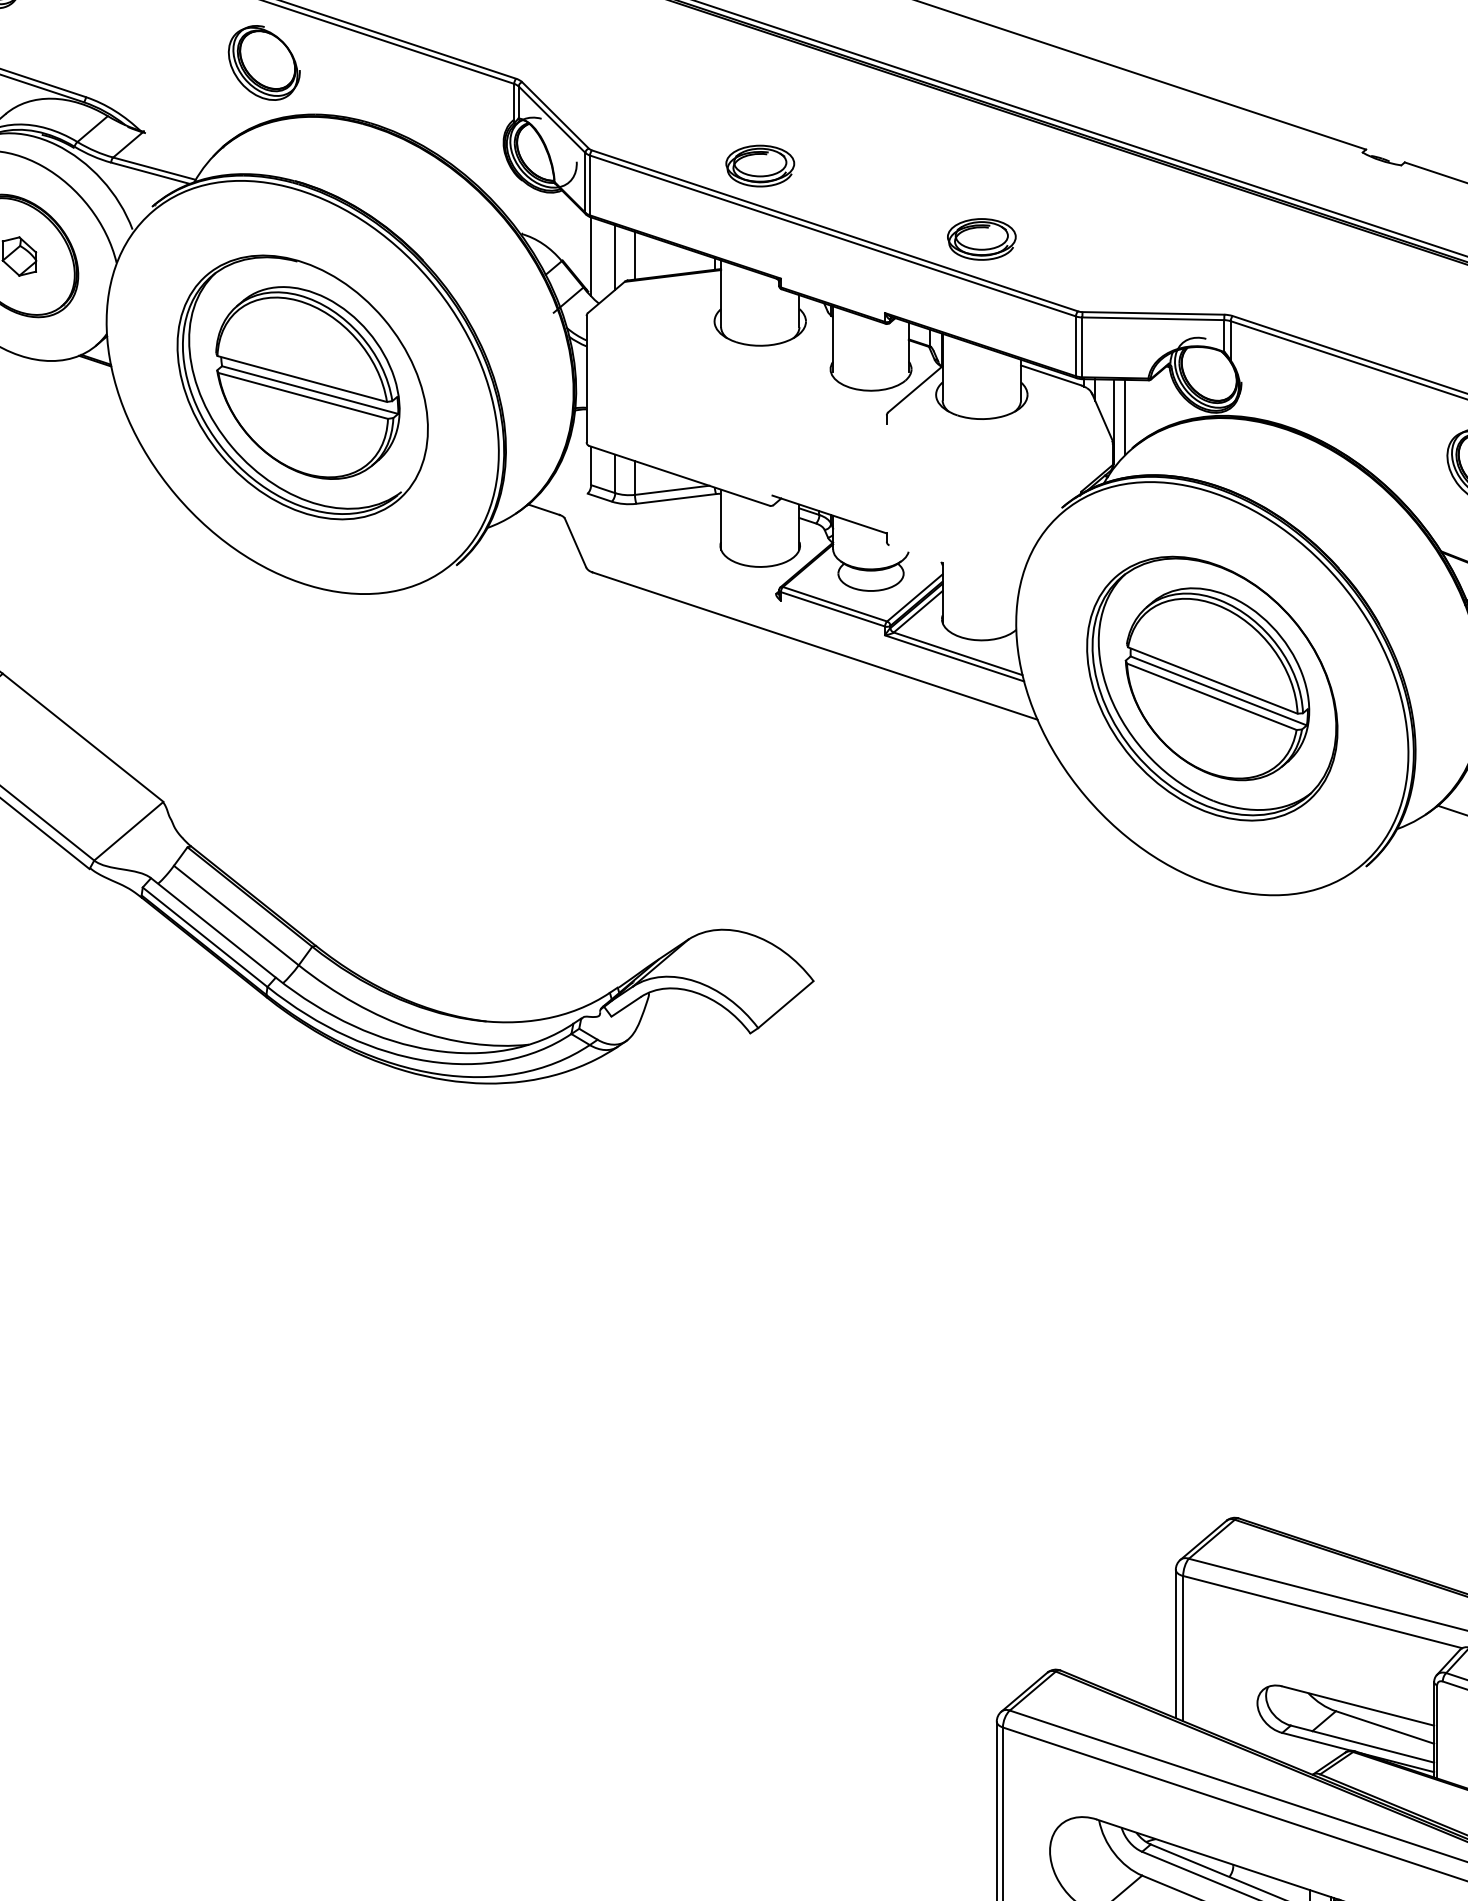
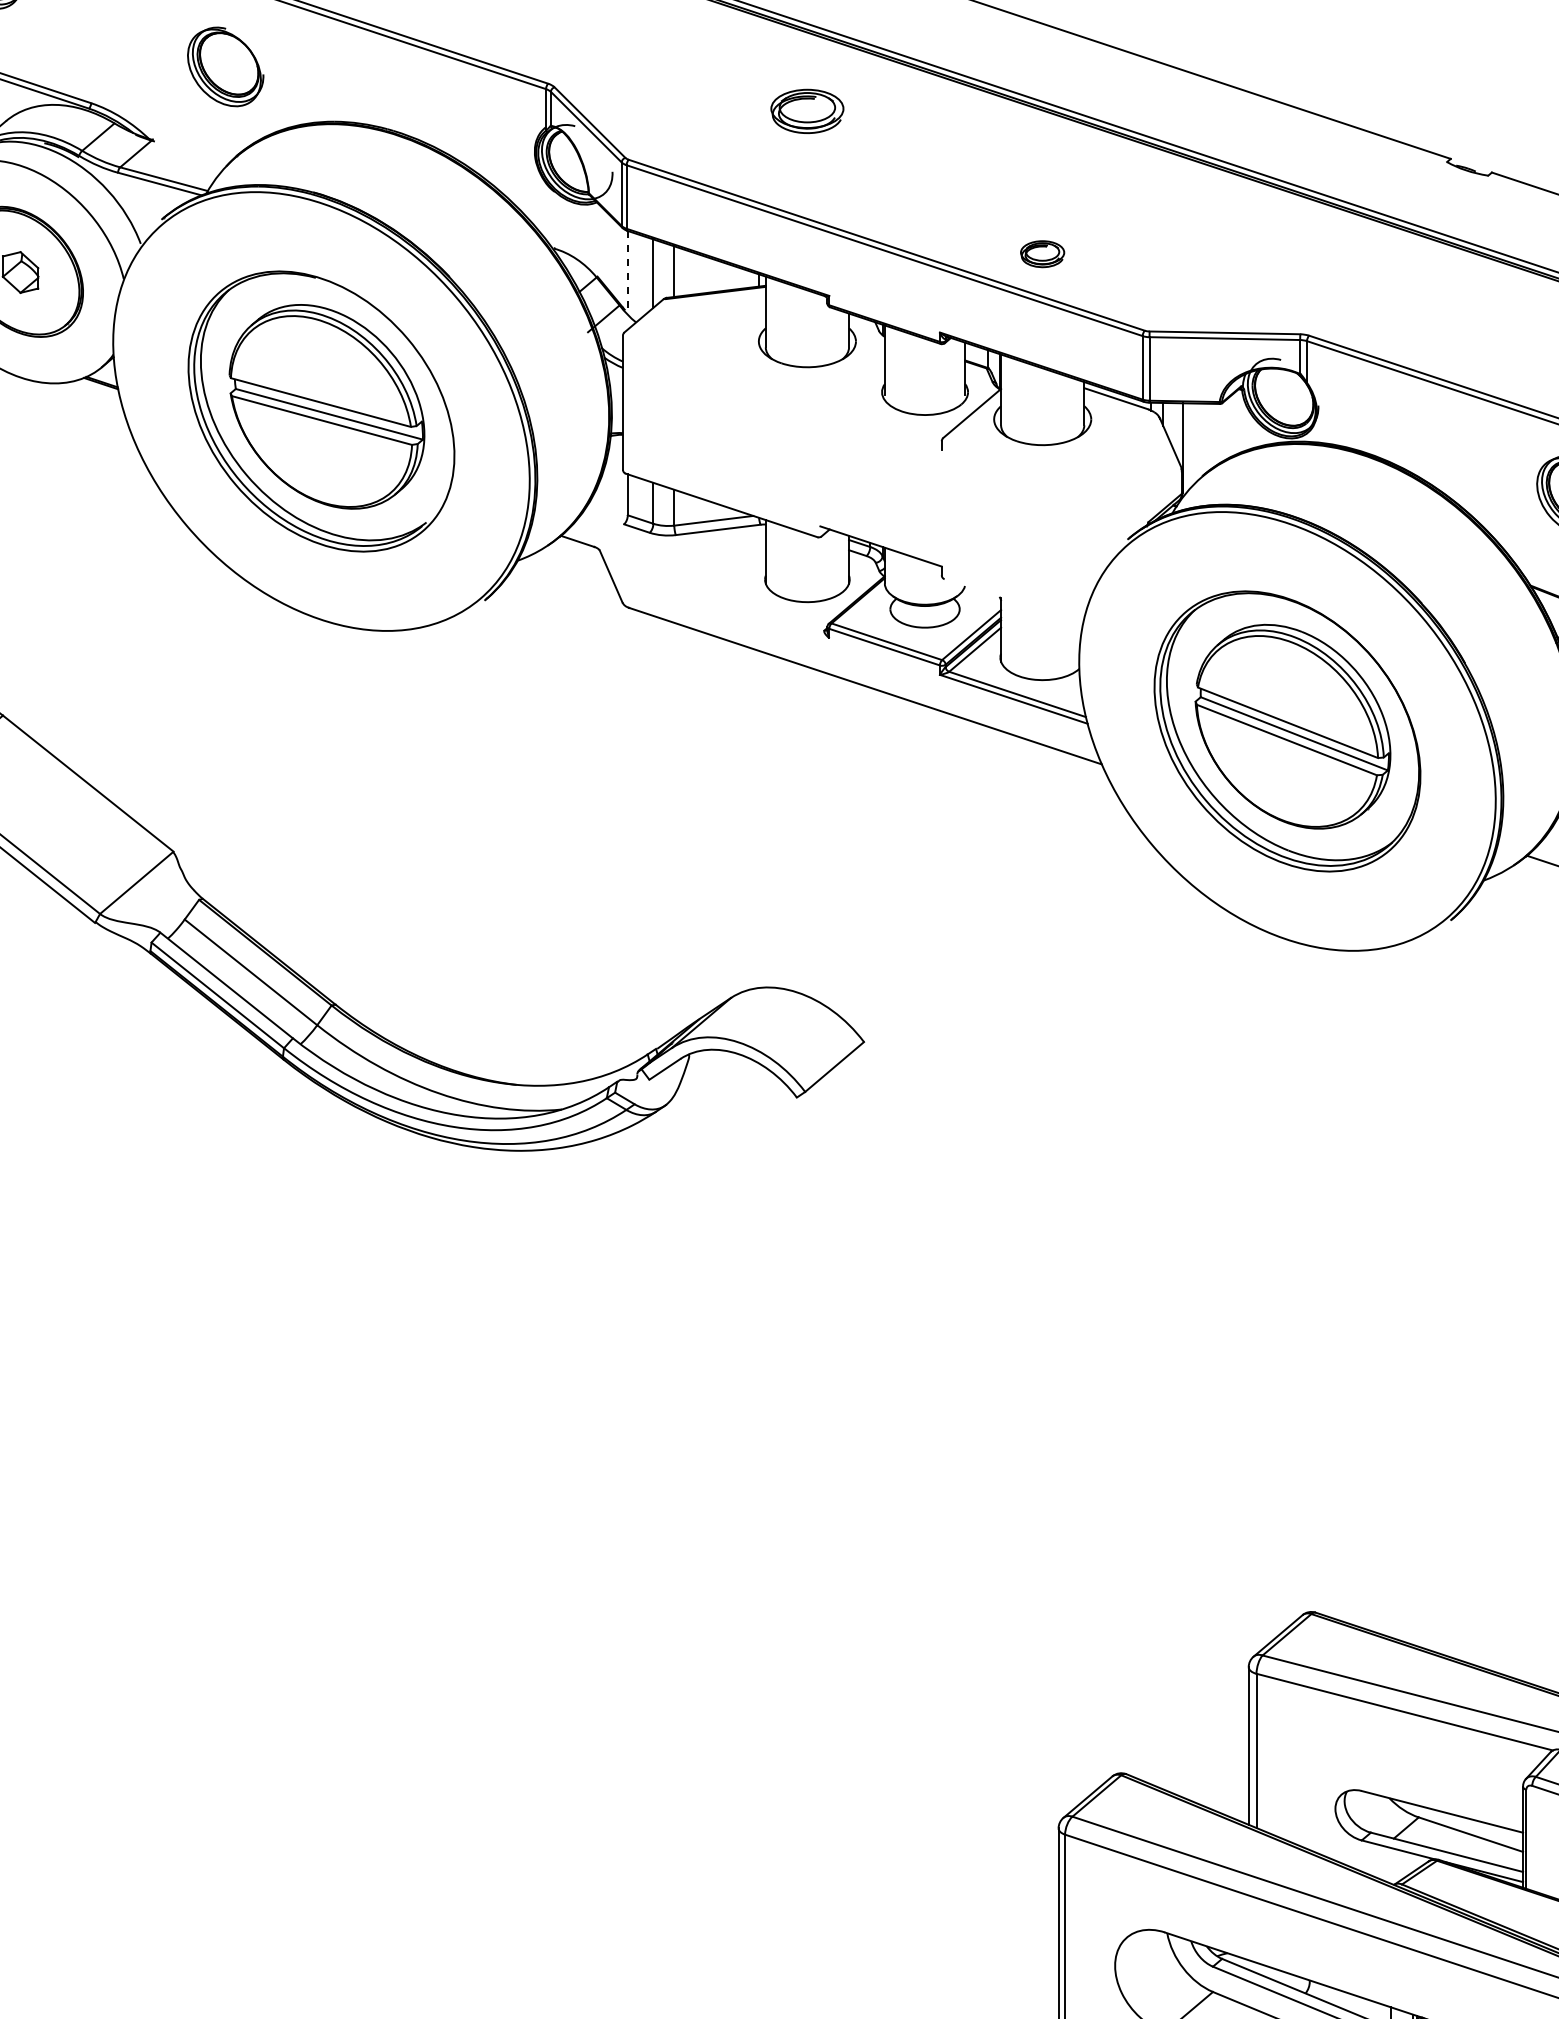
part: (264, 62) -> (225, 66), moved
part: (760, 165) -> (807, 110), moved
part: (981, 238) -> (1042, 253), size x0.6
line: (590, 256) -> (627, 272), solid -> dashed
line: (1125, 417) -> (1195, 443), removed

